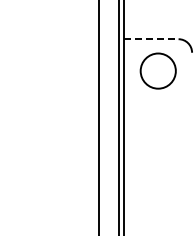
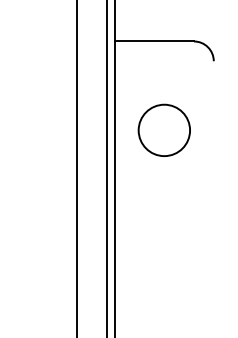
line: (152, 39) -> (155, 41), dashed -> solid
circle: (157, 70) -> (163, 129), moved

